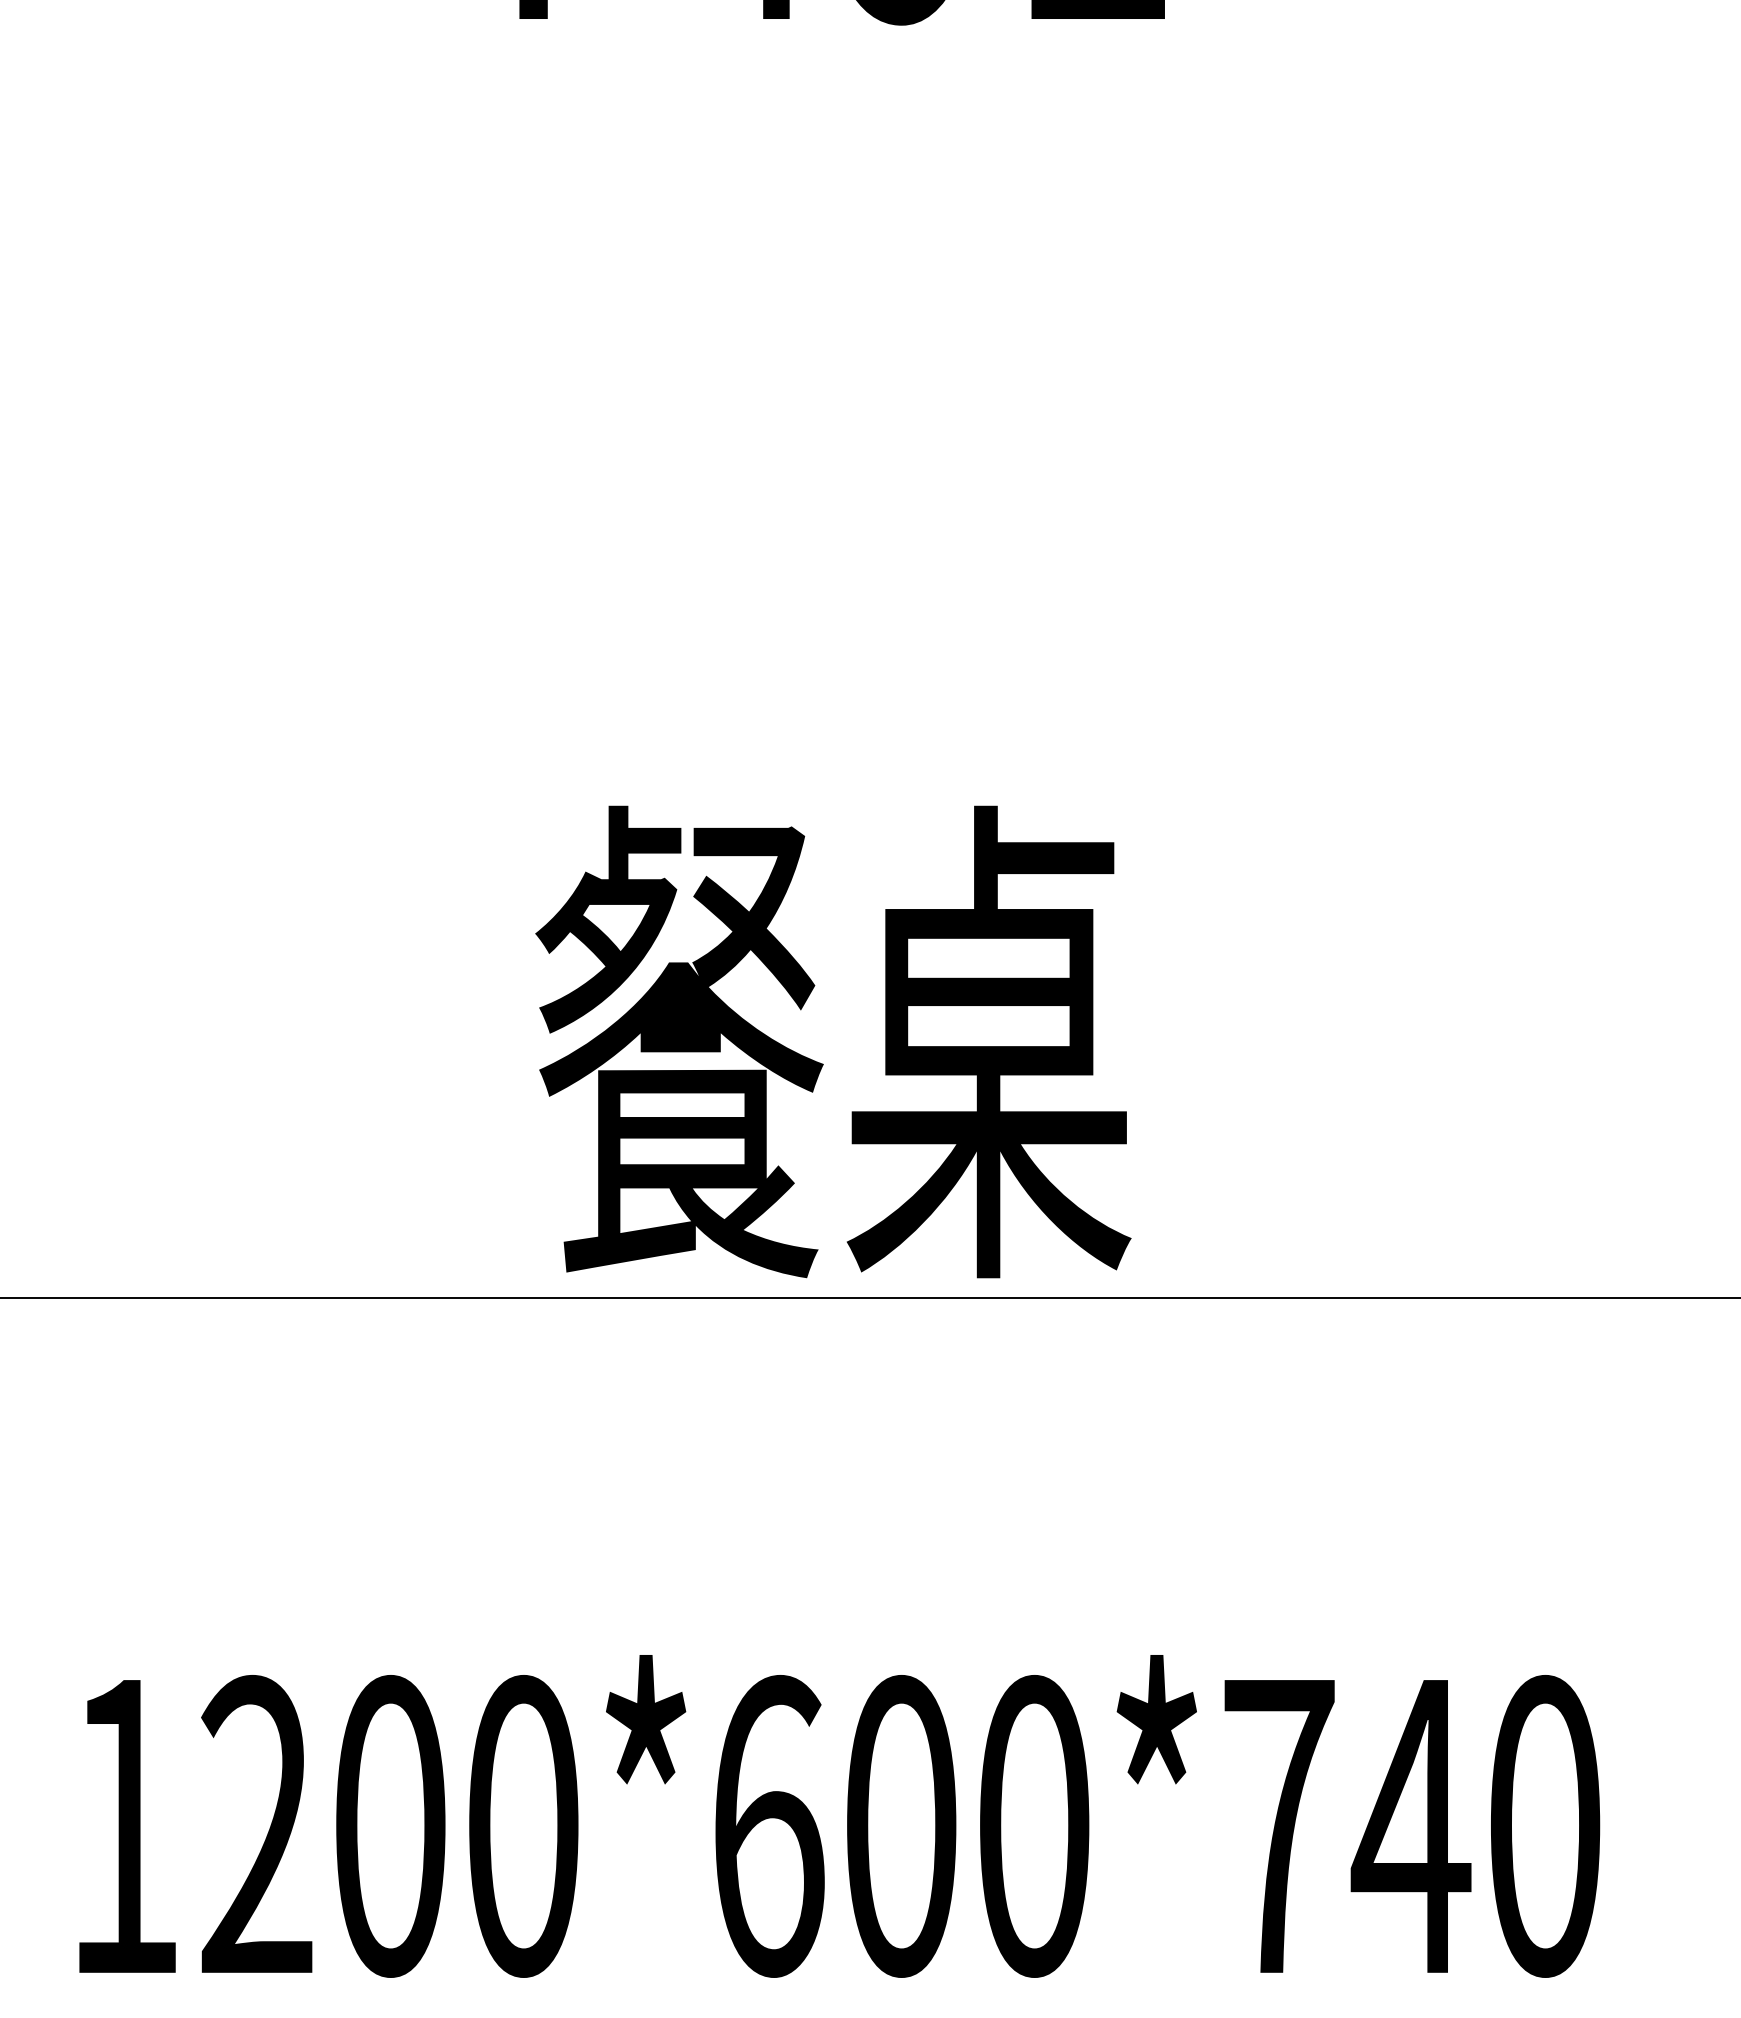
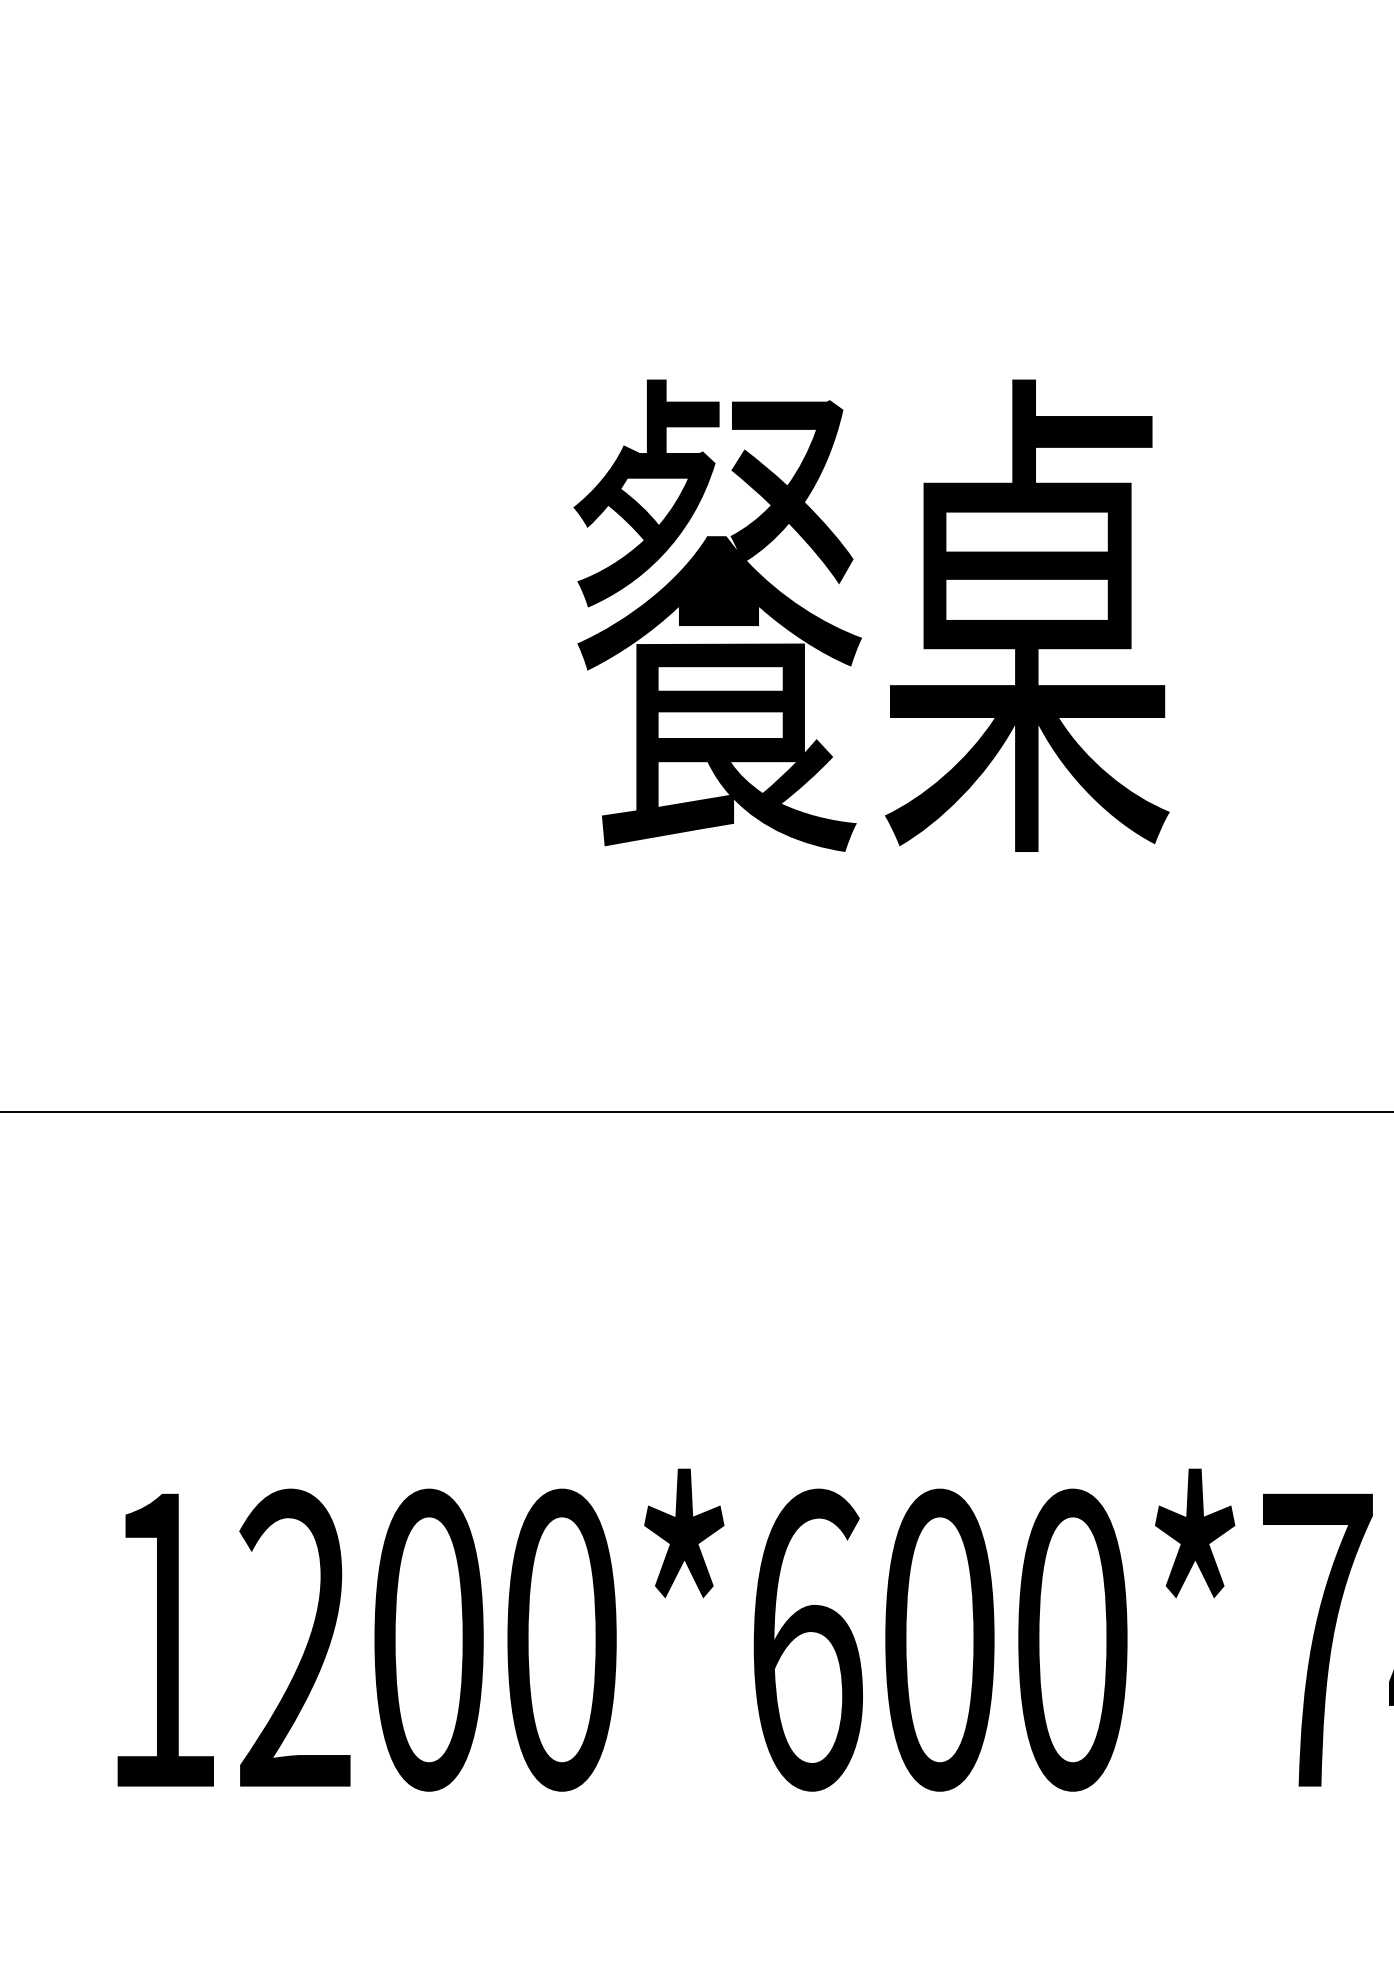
text: (833, 1041) -> (871, 615), moved

